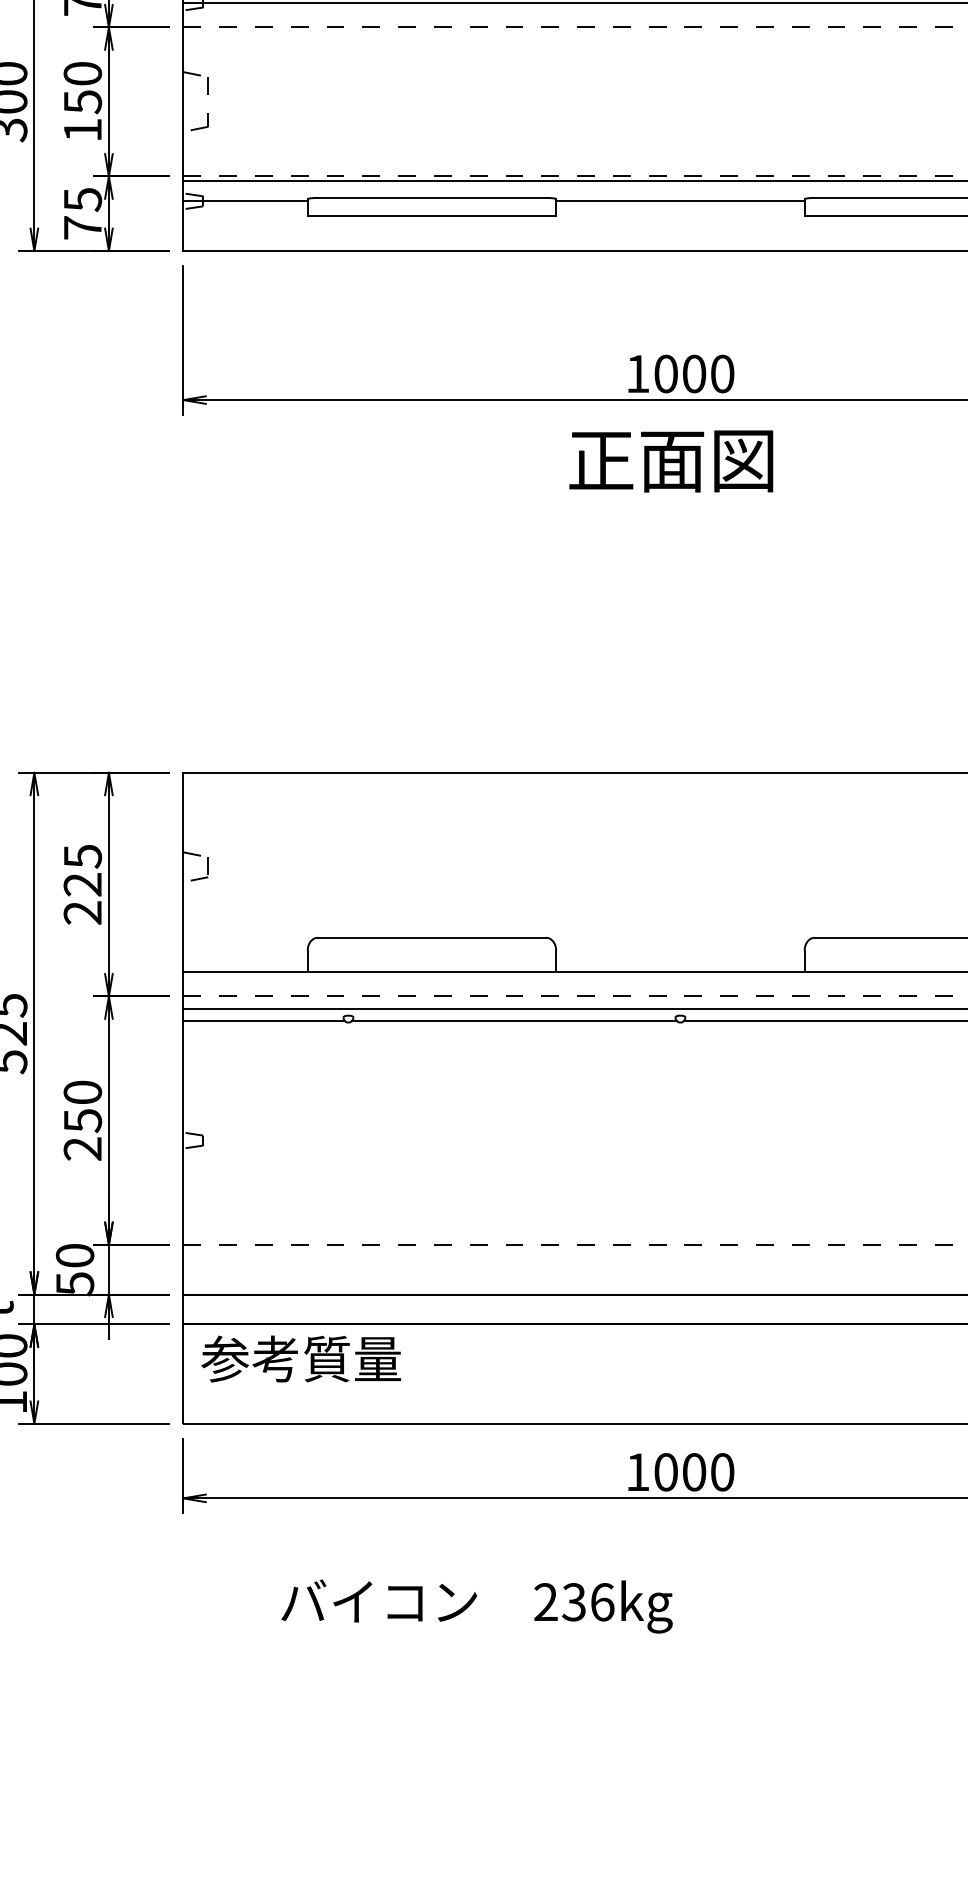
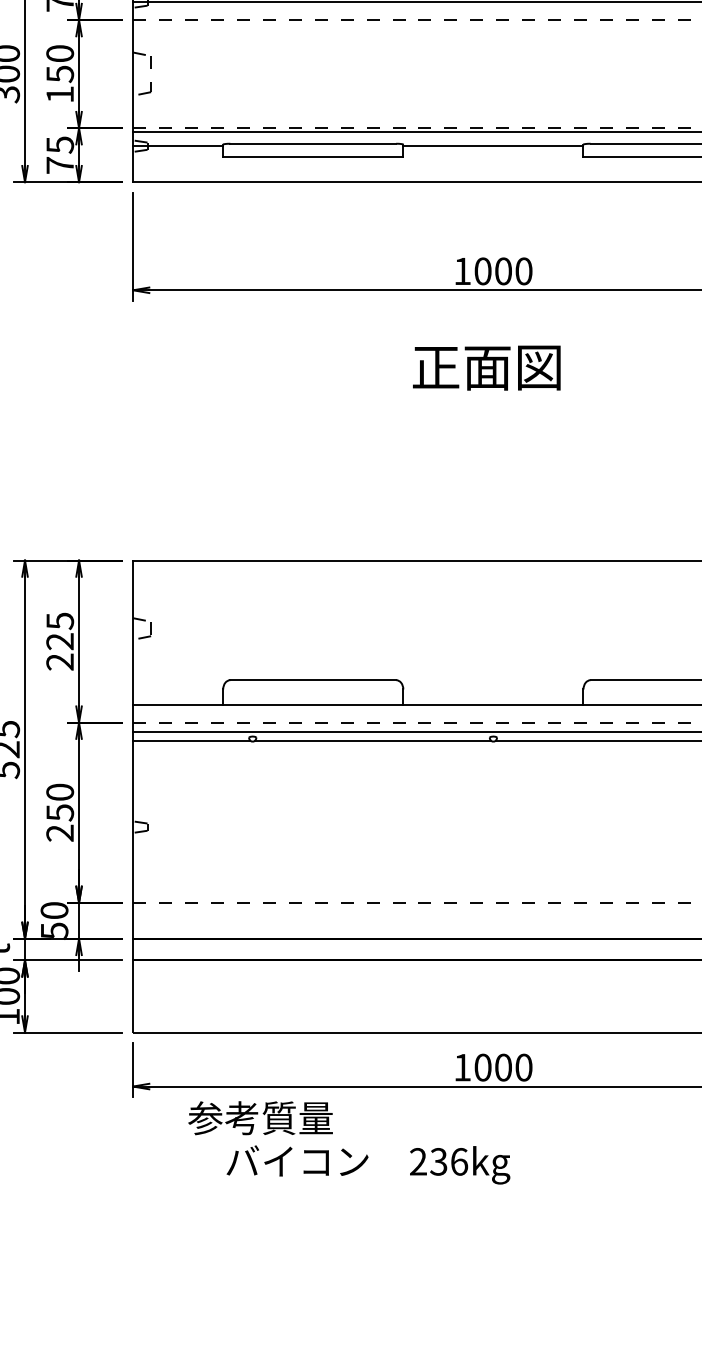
text: (671, 461) -> (486, 368), moved
text: (301, 1358) -> (260, 1117), moved
text: (476, 1606) -> (368, 1164), moved

